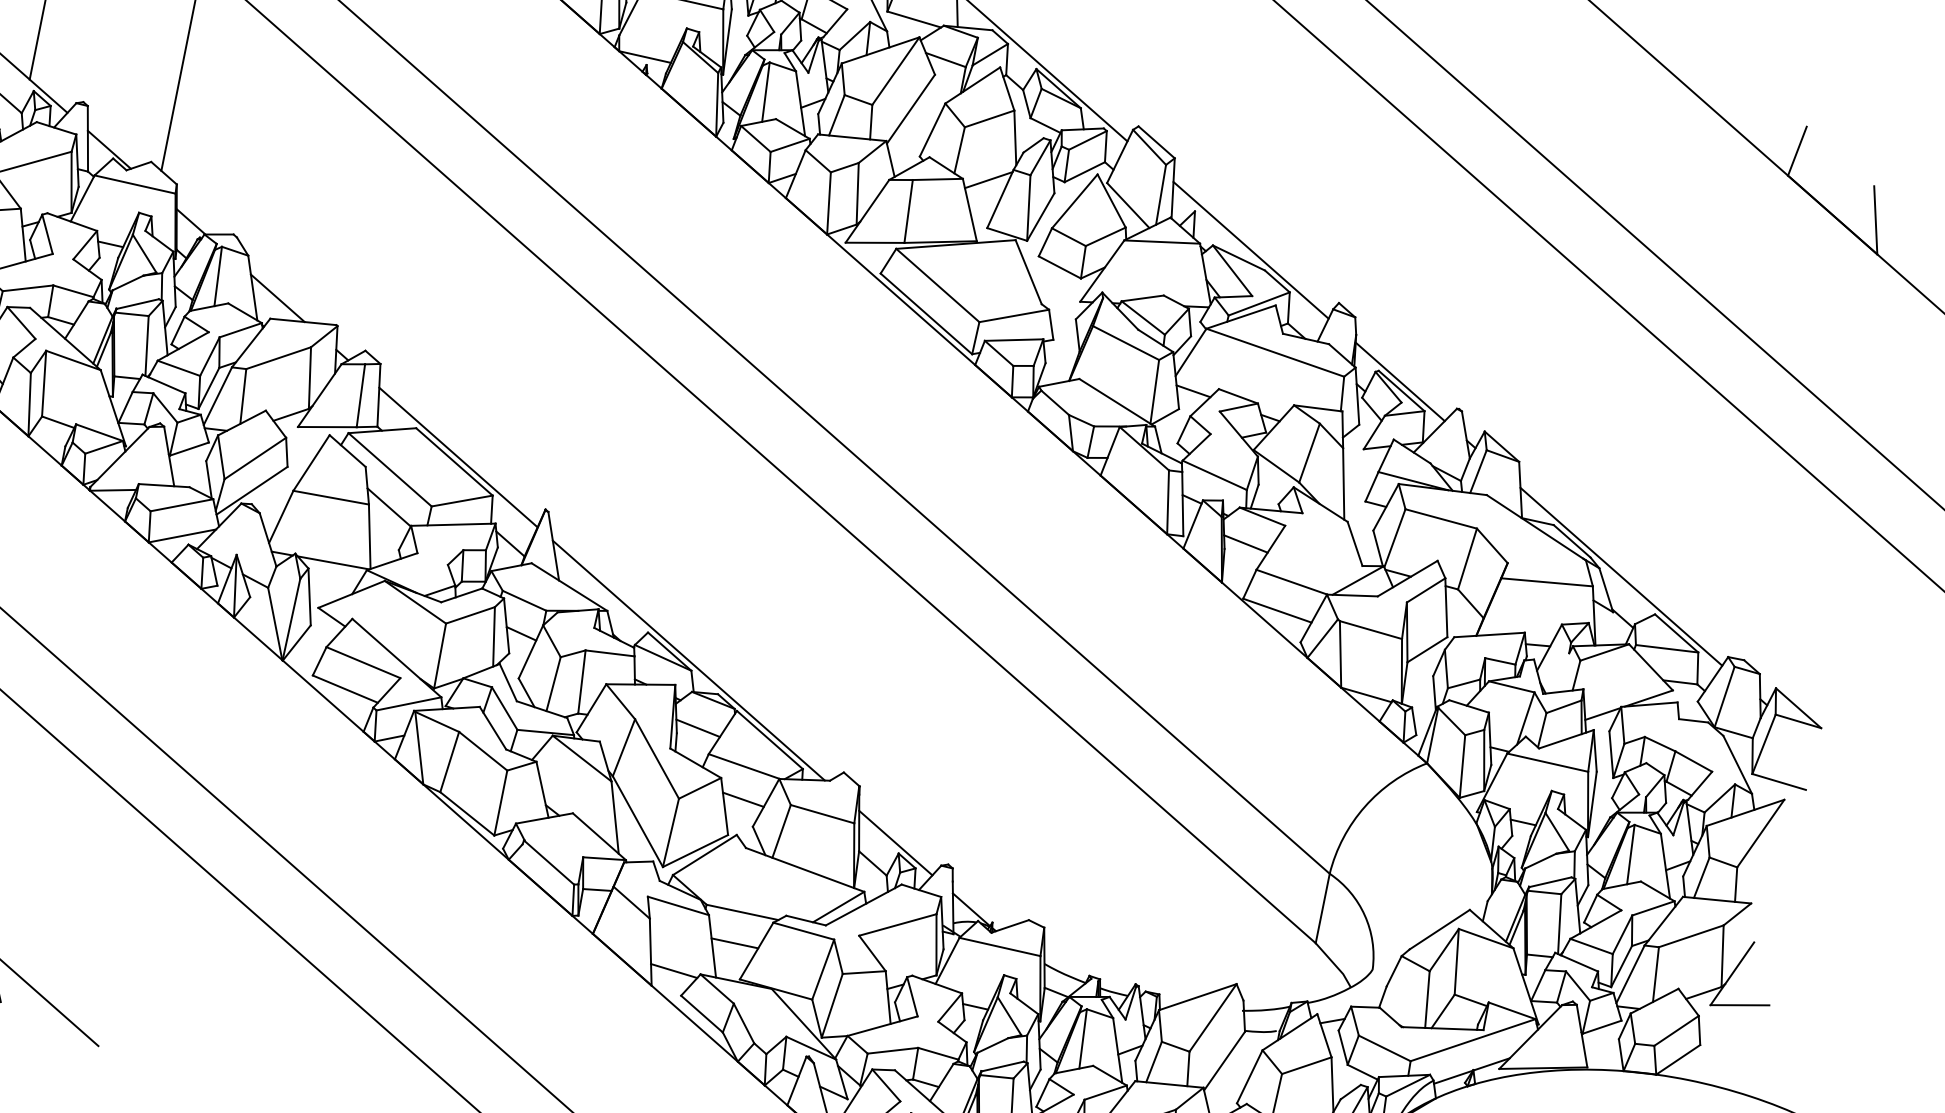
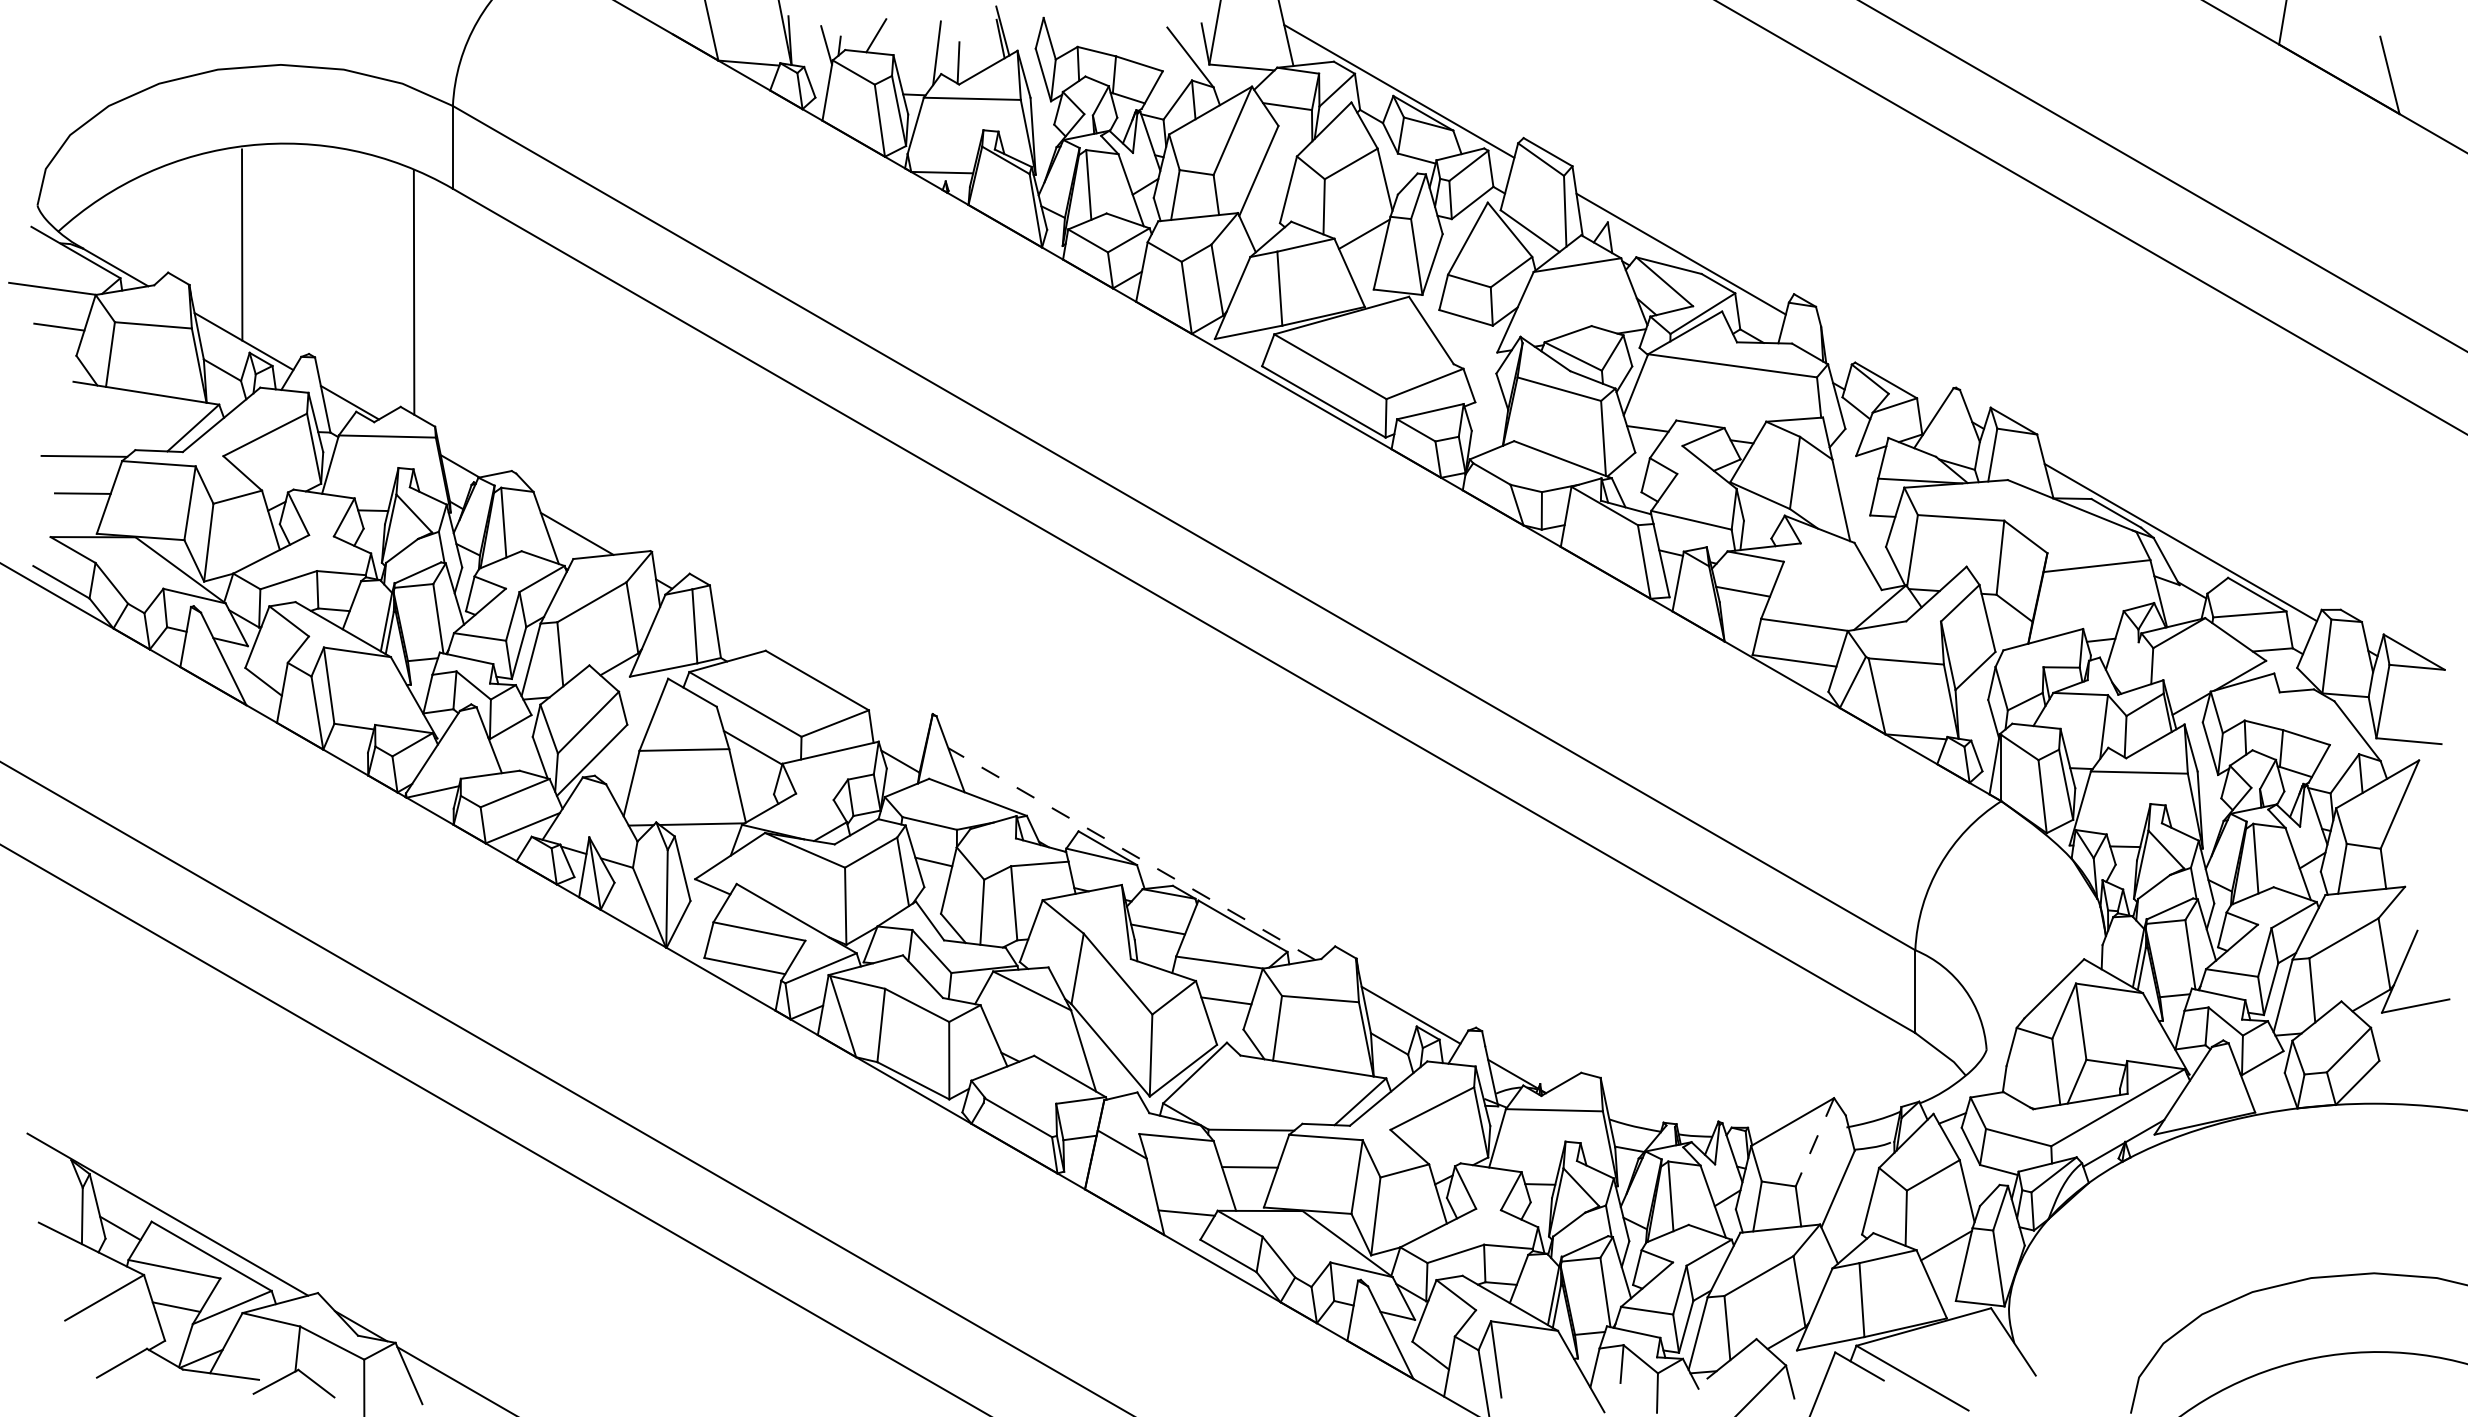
line: (1400, 382) -> (1882, 370), removed
line: (458, 457) -> (820, 674), removed
line: (688, 660) -> (1131, 854), solid -> dashed
line: (1212, 1018) -> (1814, 1142), solid -> dashed

